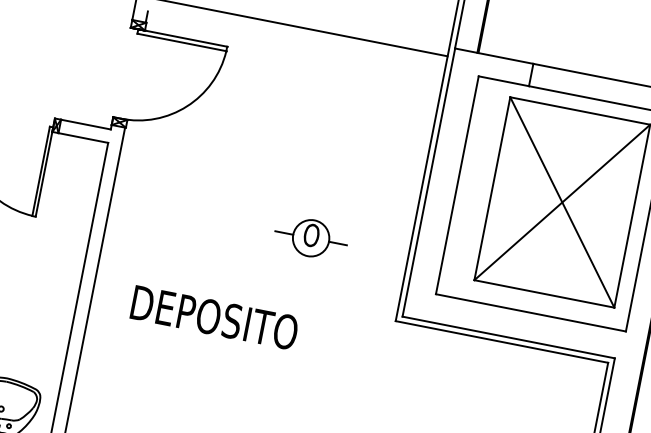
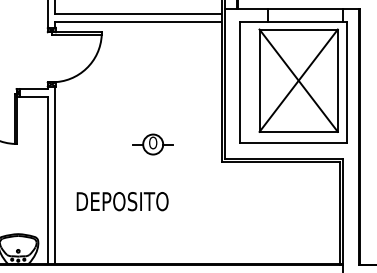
line: (296, 40) -> (138, 21), added
part: (309, 237) -> (152, 144), moved
text: (214, 317) -> (122, 201), moved

